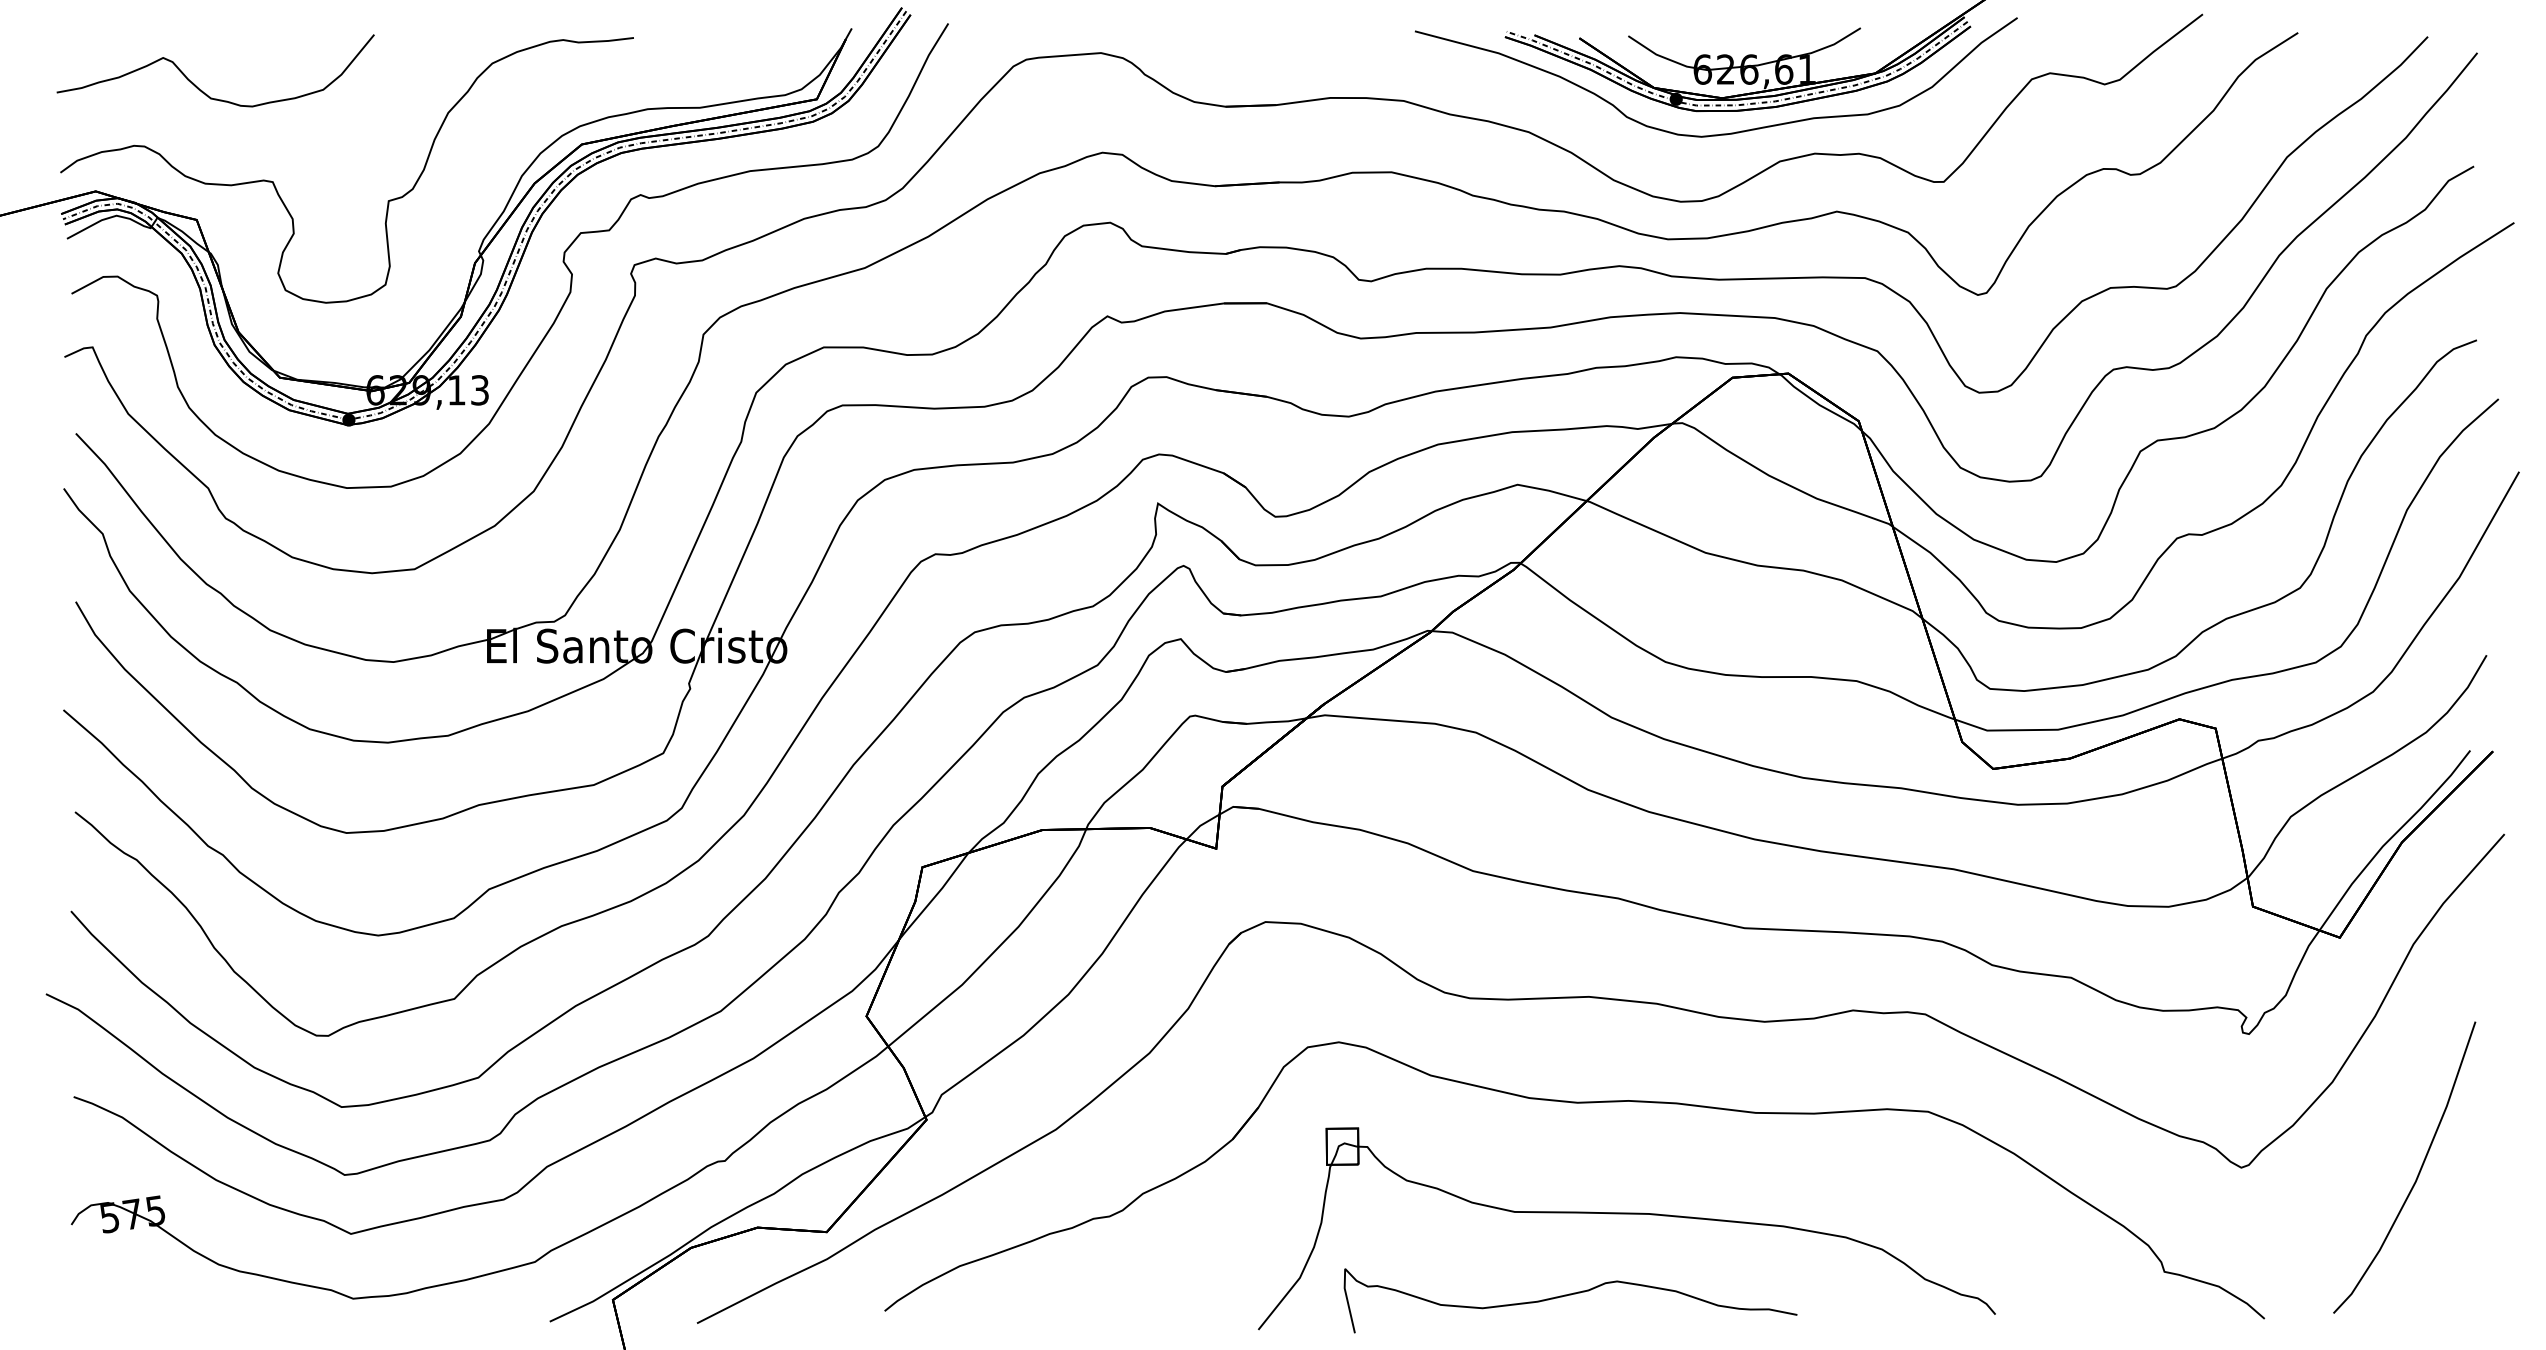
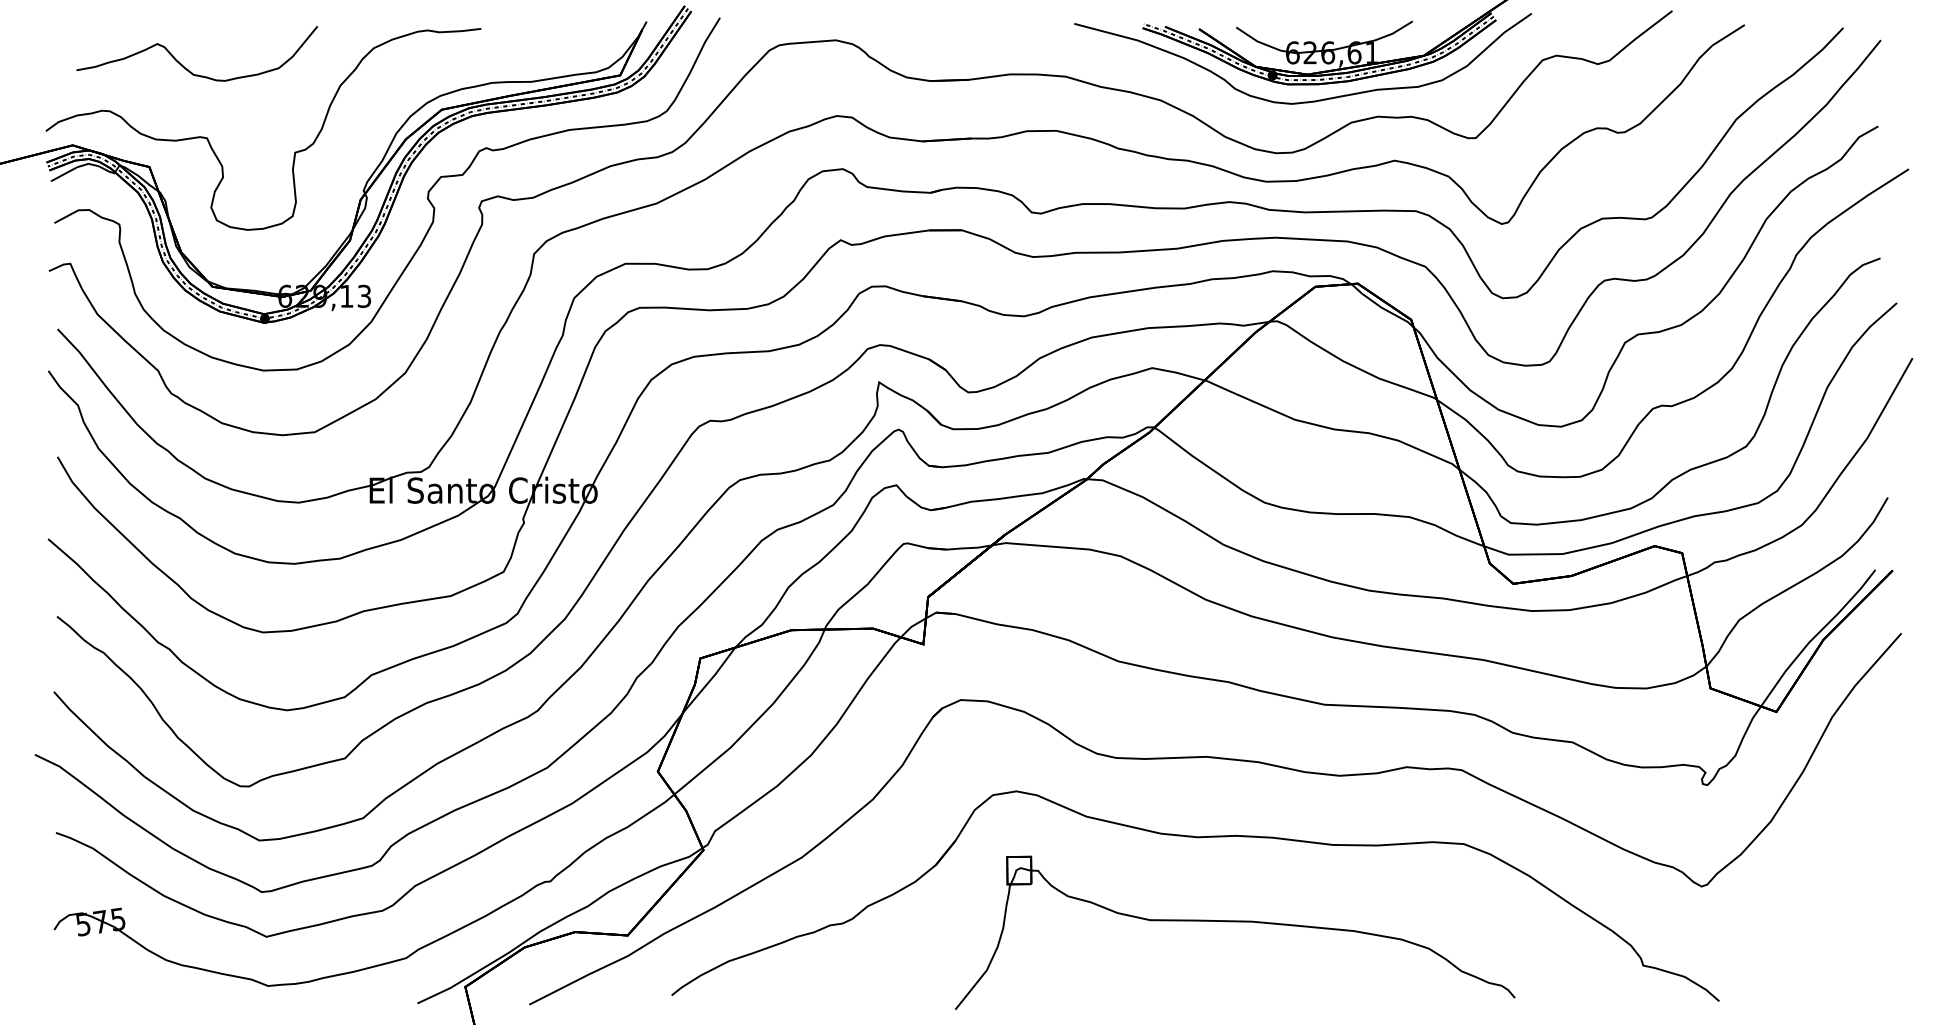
curve: (202, 90) -> (187, 68), moved
curve: (2417, 1174) -> (1835, 891), removed
curve: (1570, 1295) -> (1192, 983), removed

